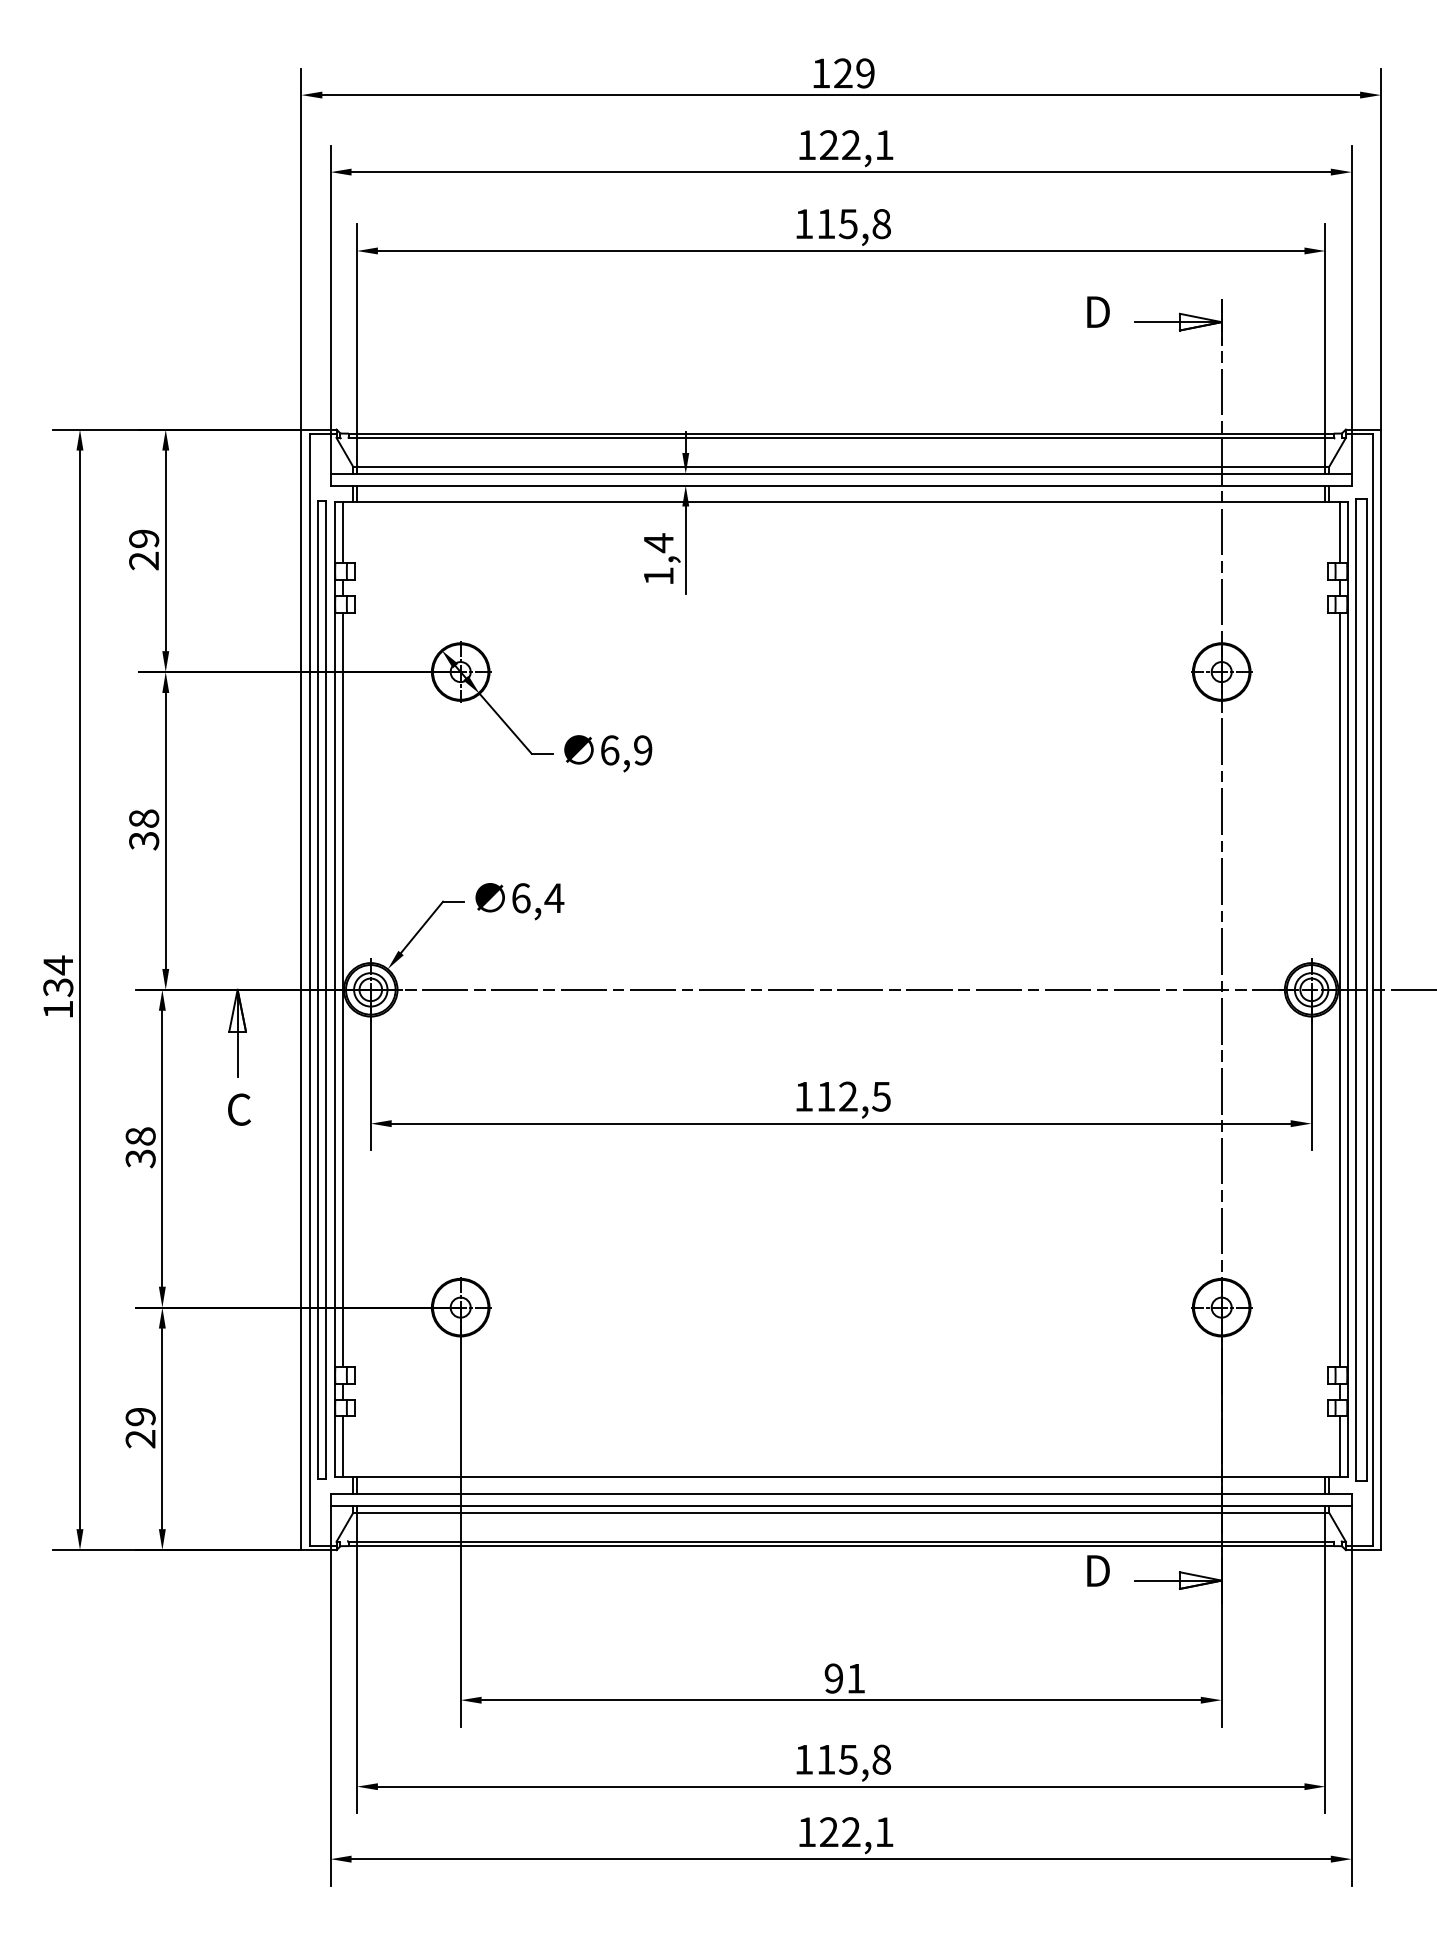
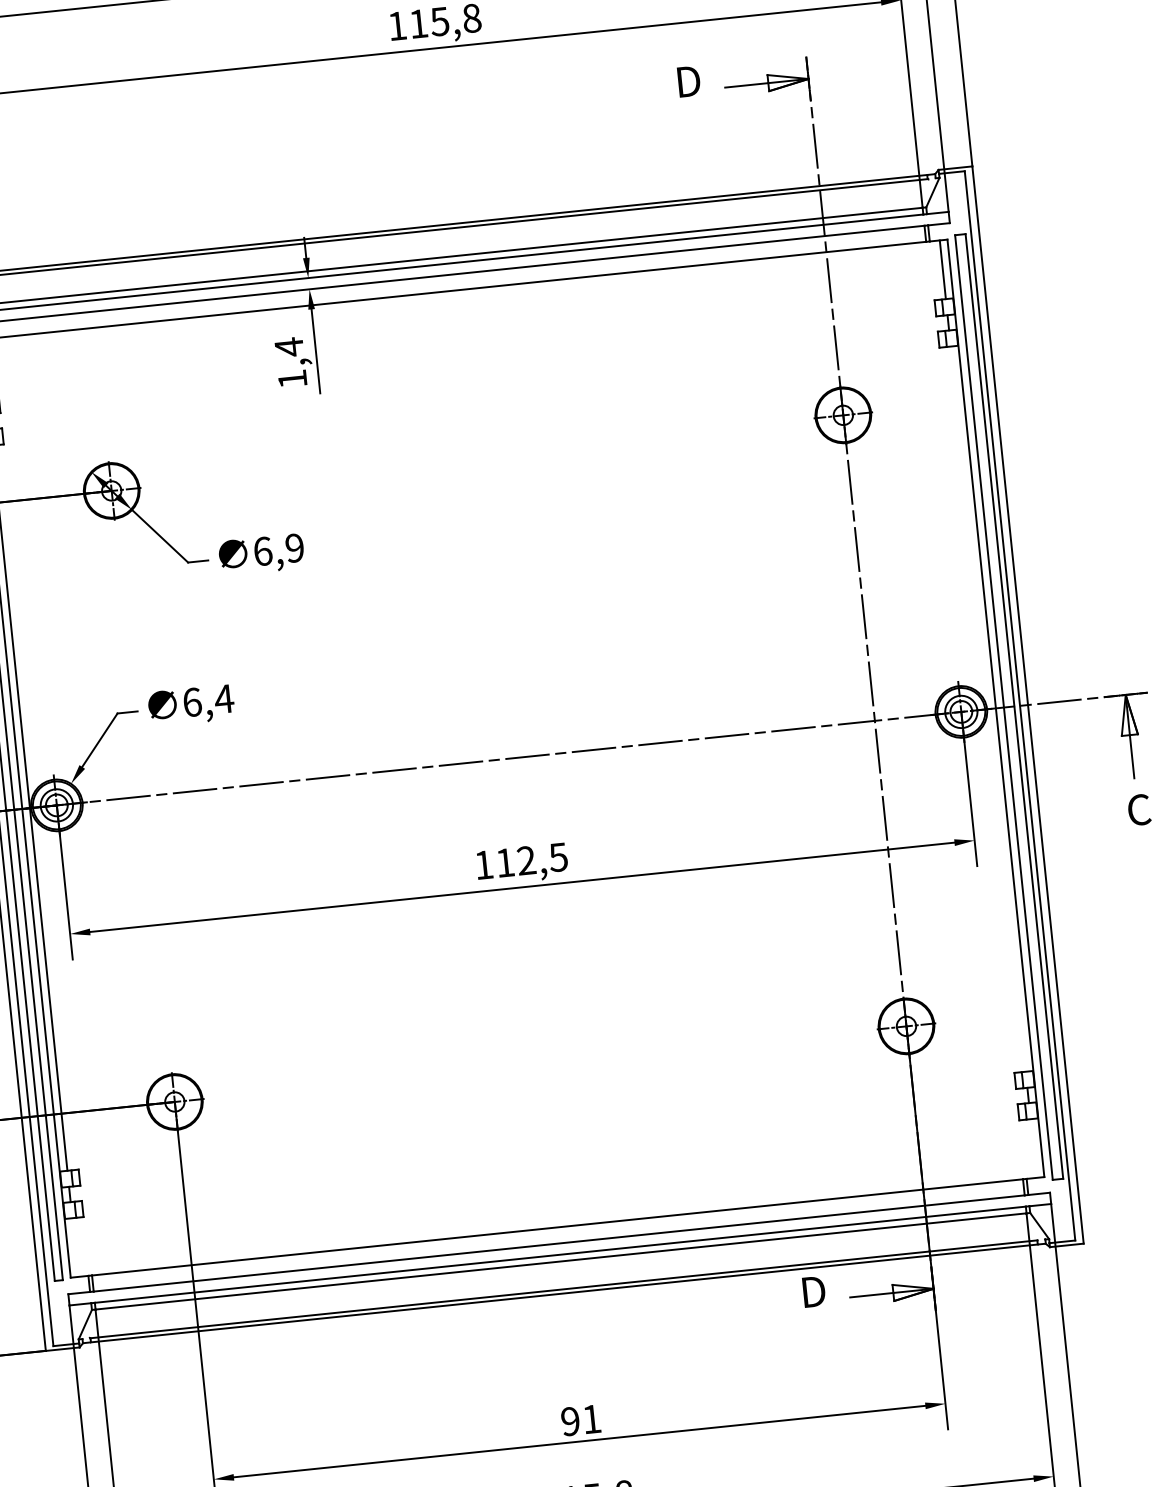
line: (1339, 989) -> (988, 708), removed
line: (342, 1446) -> (75, 1247), removed
line: (1339, 1446) -> (1033, 1148), removed

